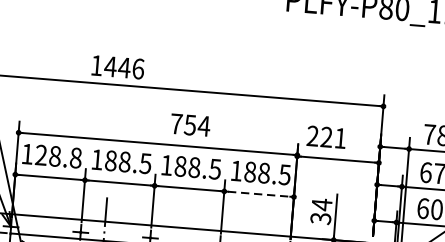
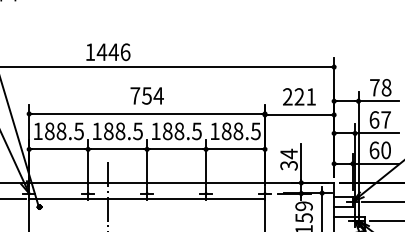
text: (189, 124) -> (146, 95), moved
text: (326, 136) -> (299, 96), moved
text: (58, 156) -> (64, 131), 128.8 -> 188.5
line: (260, 194) -> (236, 149), dashed -> solid

